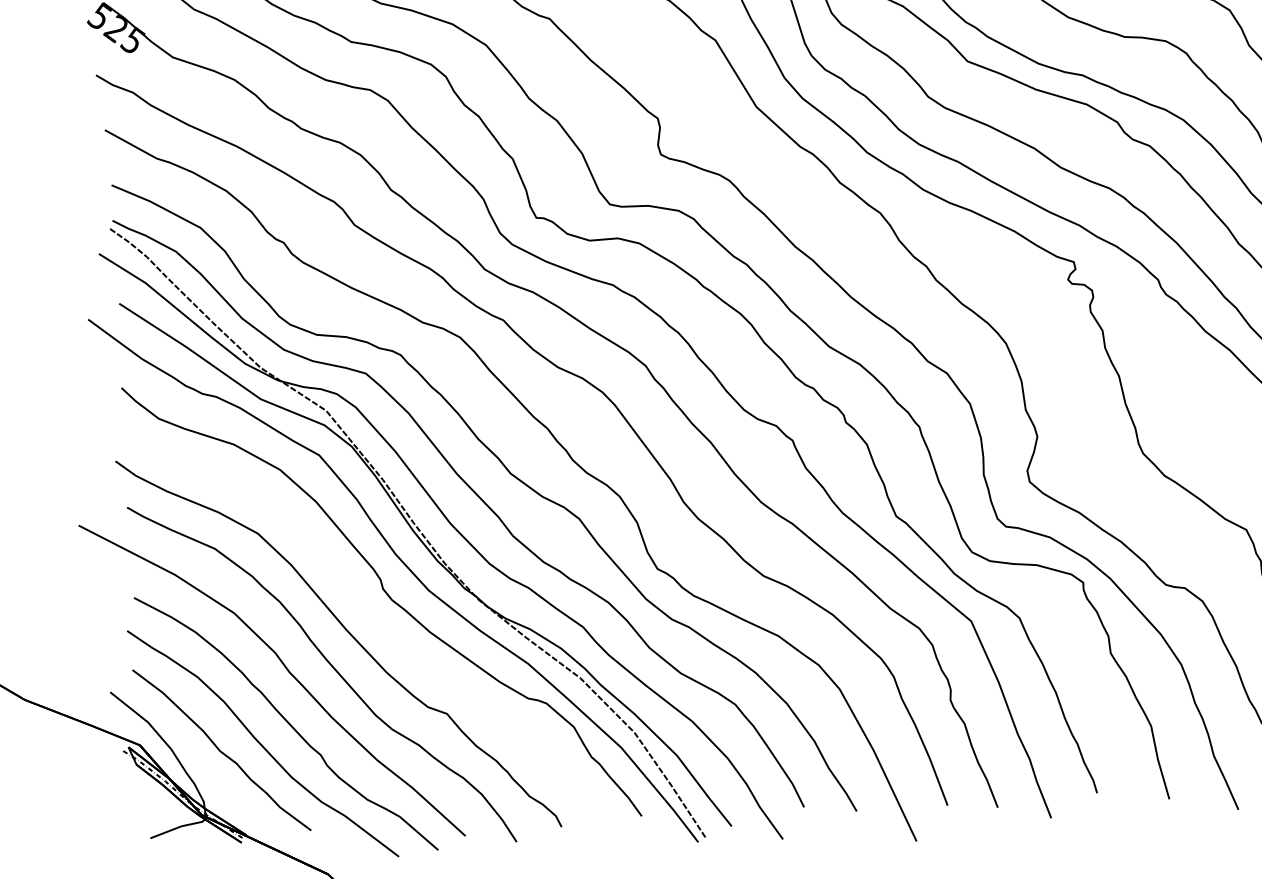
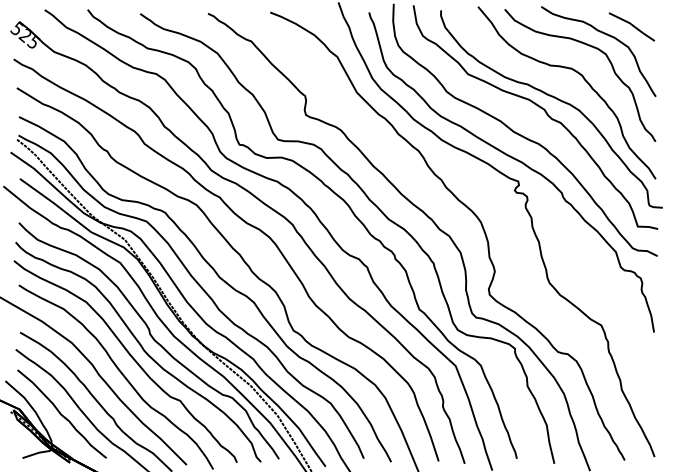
curve: (367, 617) -> (141, 348), added

